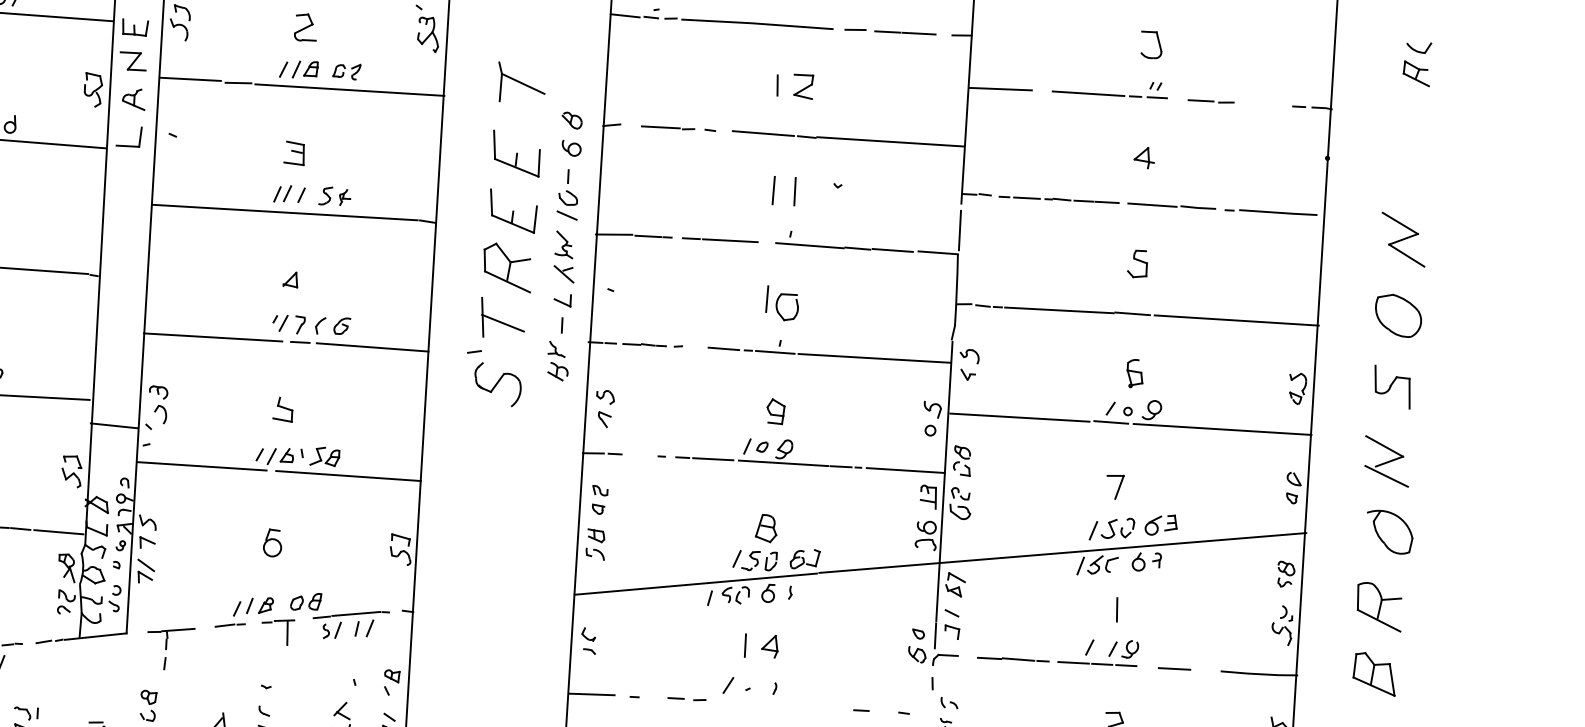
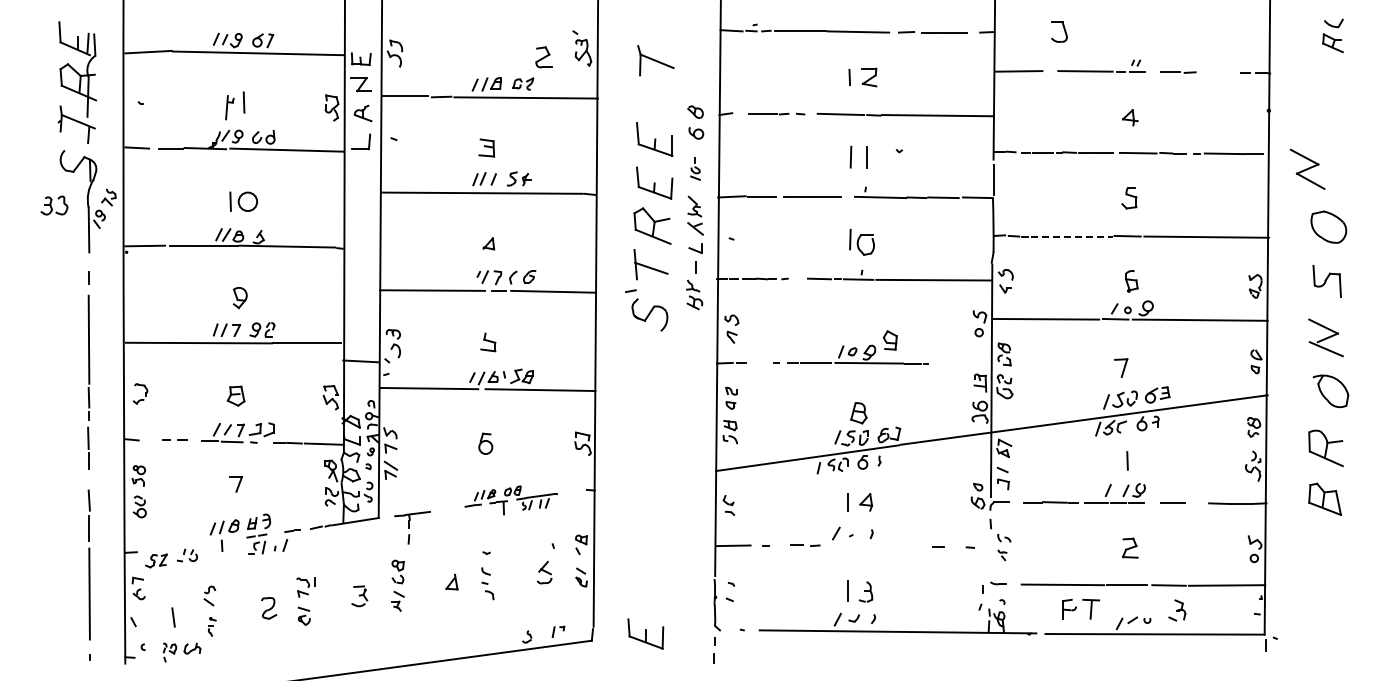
part: (304, 27) -> (543, 57), moved
part: (1151, 44) -> (1059, 31), moved
part: (521, 82) -> (655, 60), moved
part: (568, 194) -> (695, 168), size x0.6
part: (1403, 238) -> (1307, 168), moved
line: (1060, 310) -> (1072, 236), solid -> dashed
part: (774, 411) -> (889, 340), moved
line: (905, 470) -> (961, 363), removed
part: (302, 619) -> (511, 500), size x0.7

